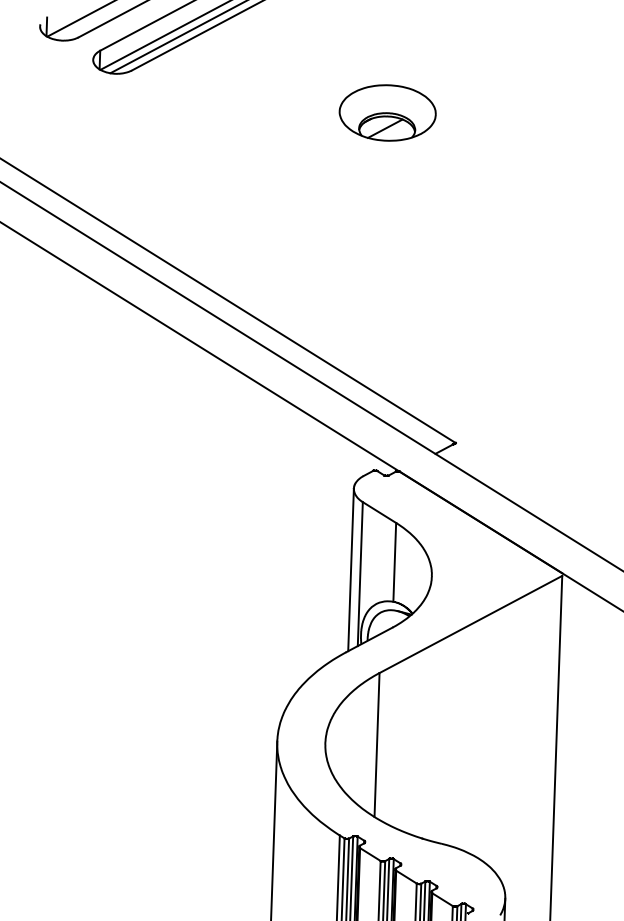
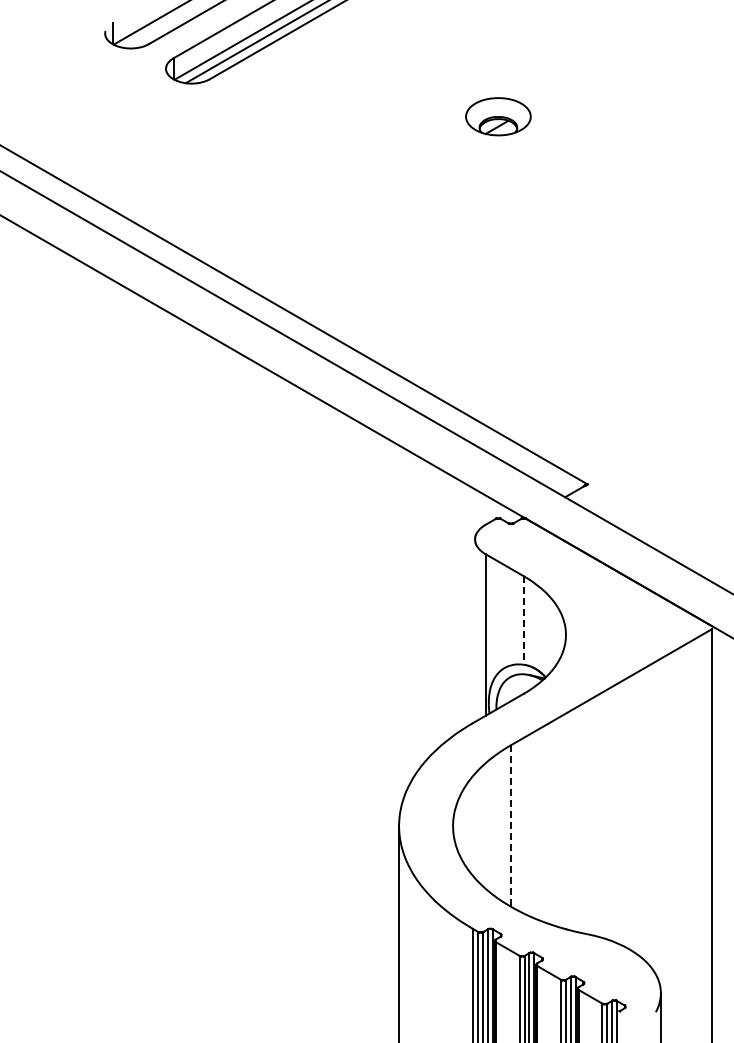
part: (387, 112) -> (498, 116), size x0.6
line: (394, 563) -> (523, 621), solid -> dashed
line: (351, 569) -> (475, 630), removed
line: (377, 745) -> (511, 826), solid -> dashed

